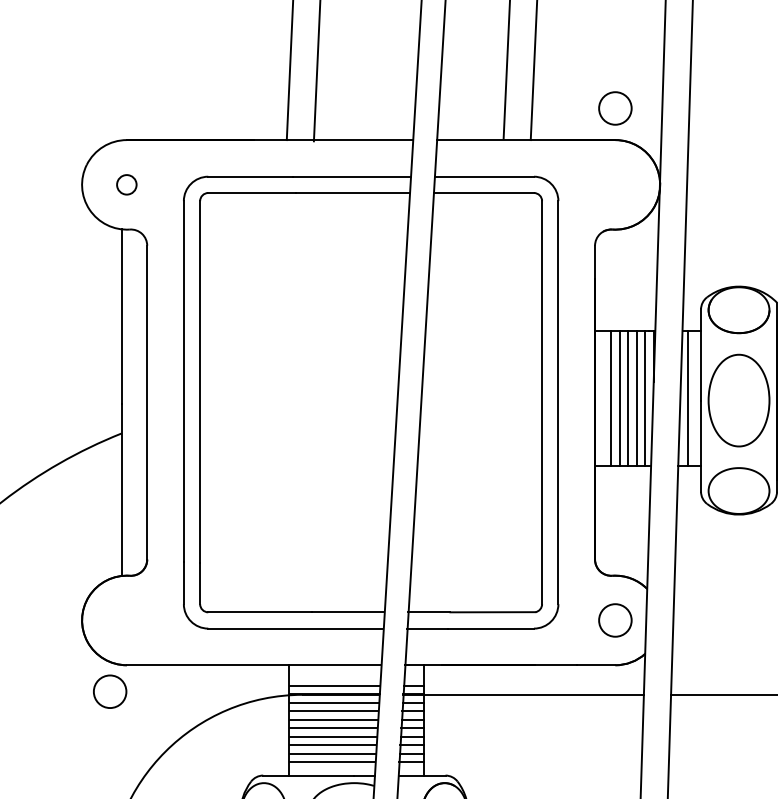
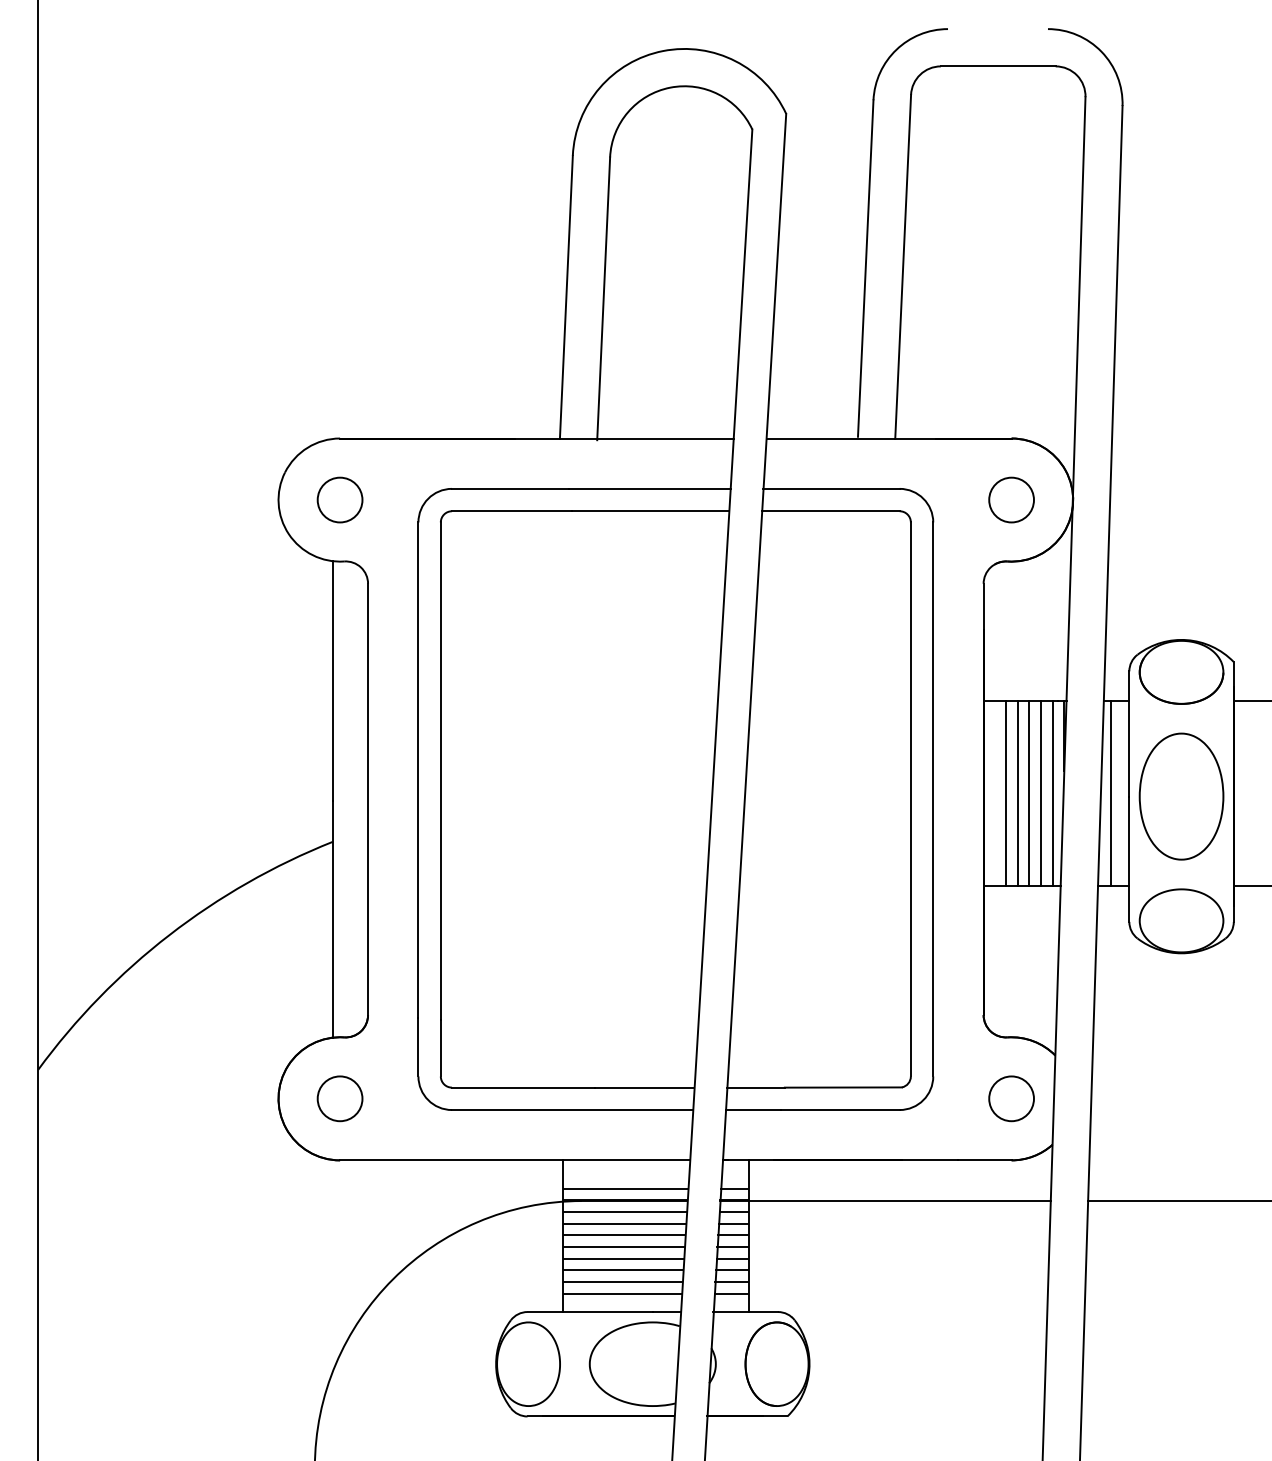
circle: (615, 108) -> (1011, 499), moved
circle: (126, 184) -> (339, 499), size x1.67
circle: (109, 691) -> (339, 1098), moved

